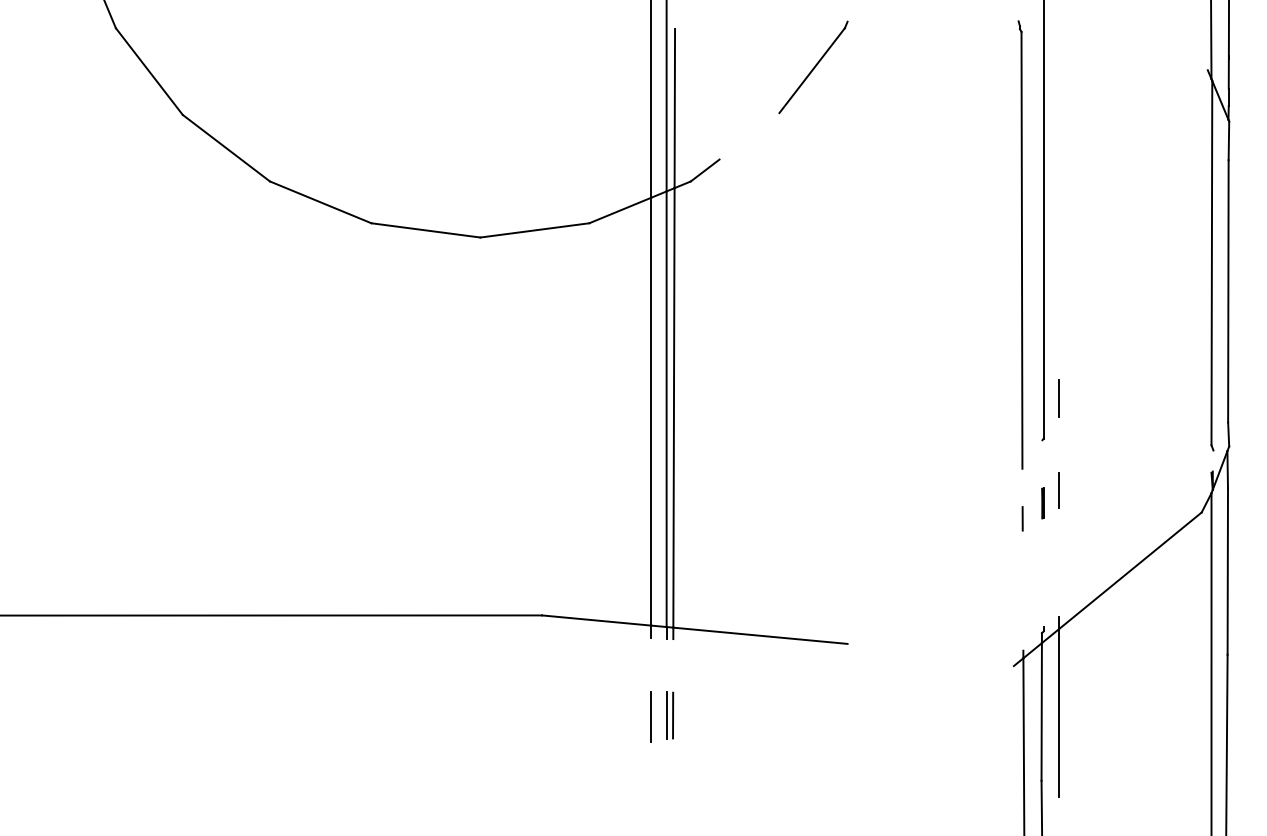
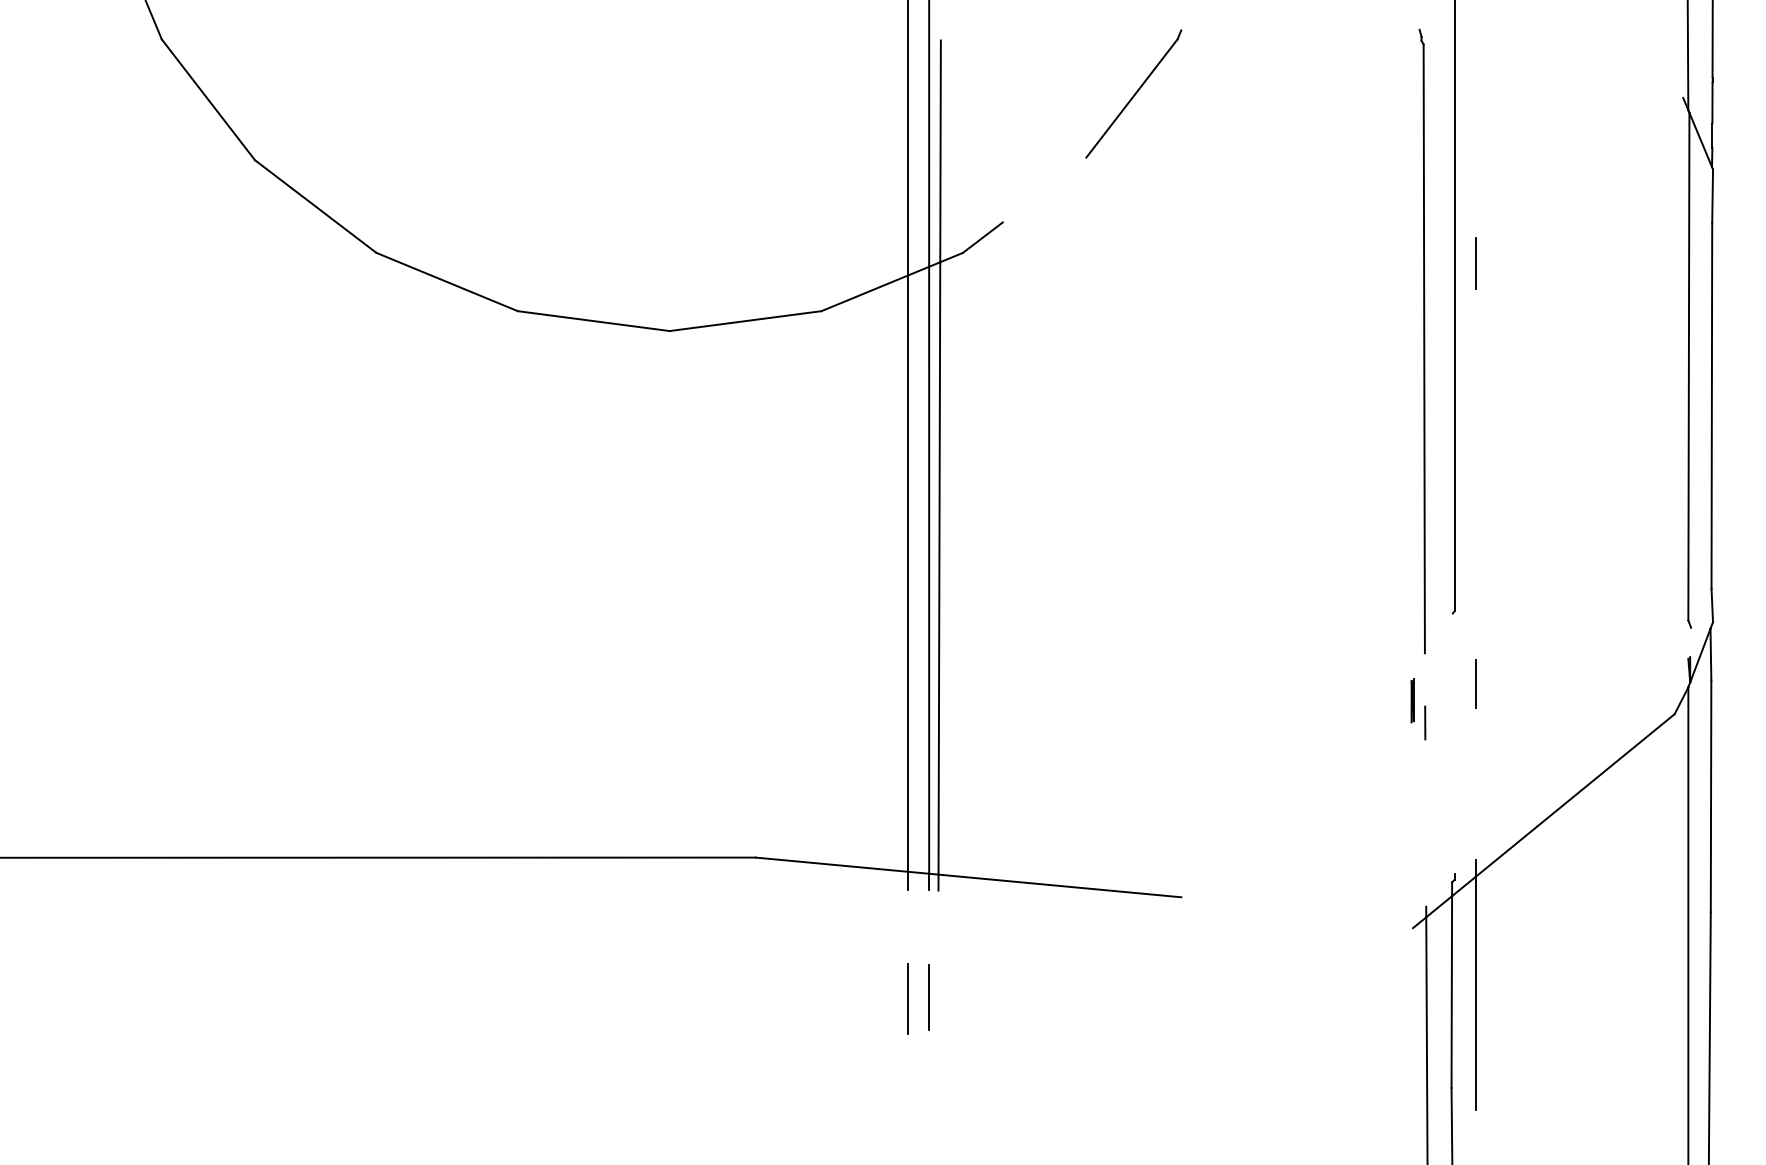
line: (1058, 398) -> (1475, 263), moved
line: (1042, 502) -> (1412, 700), moved
line: (673, 715) -> (938, 996), removed

